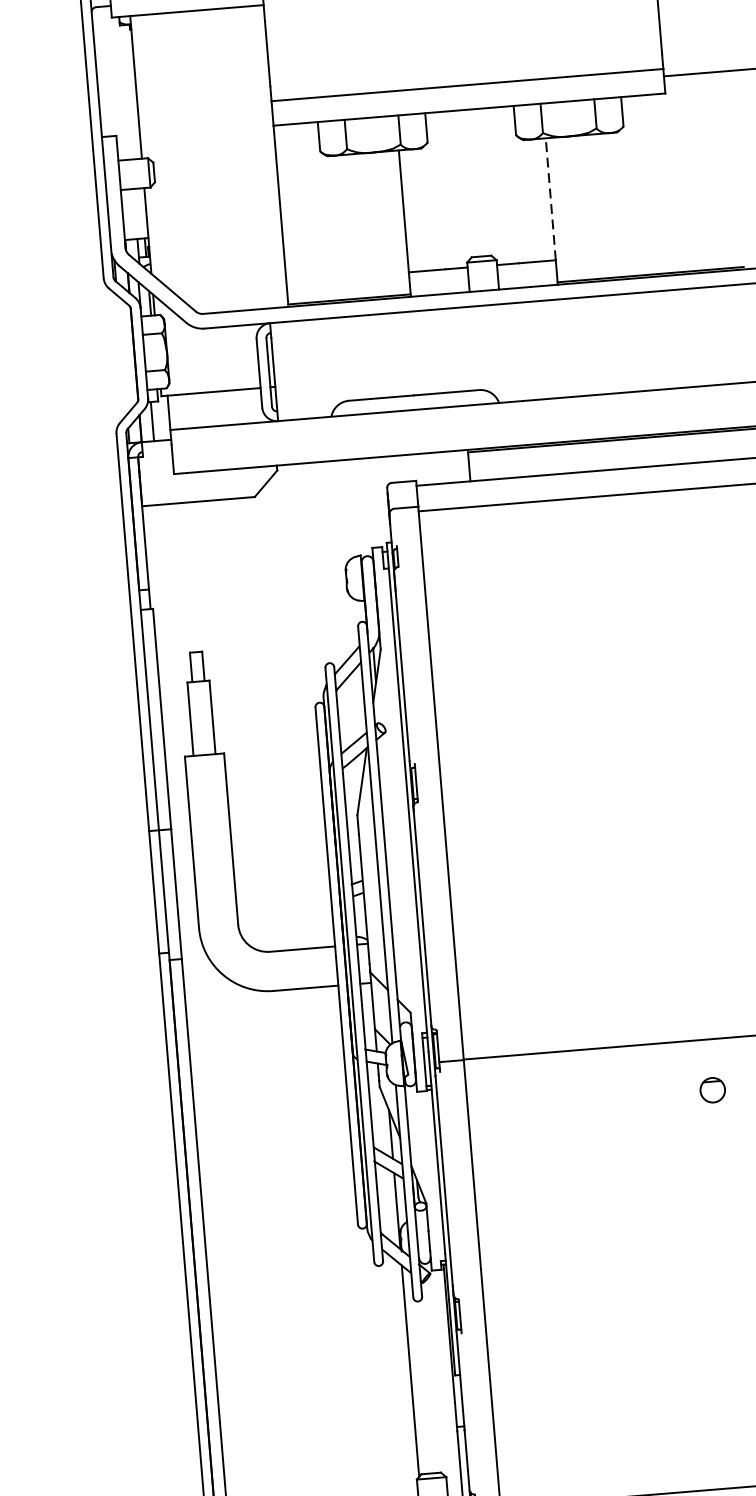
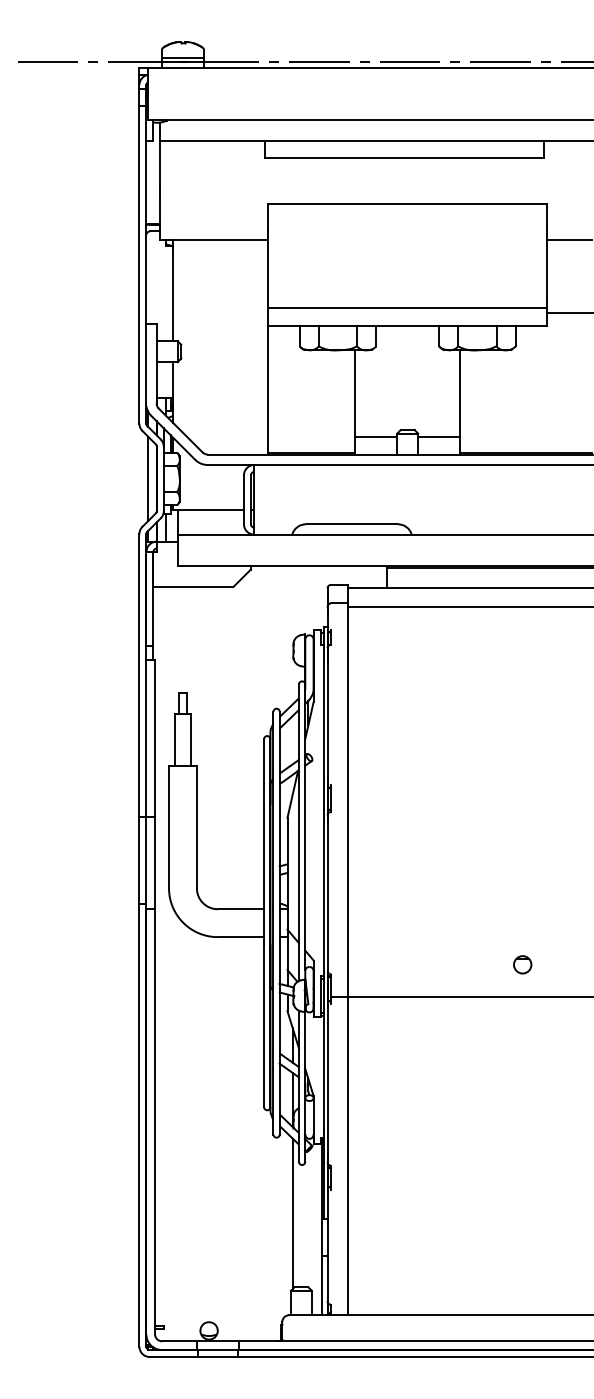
line: (550, 199) -> (459, 393), dashed -> solid
line: (122, 354) -> (148, 478), added
part: (712, 1089) -> (522, 964), moved

